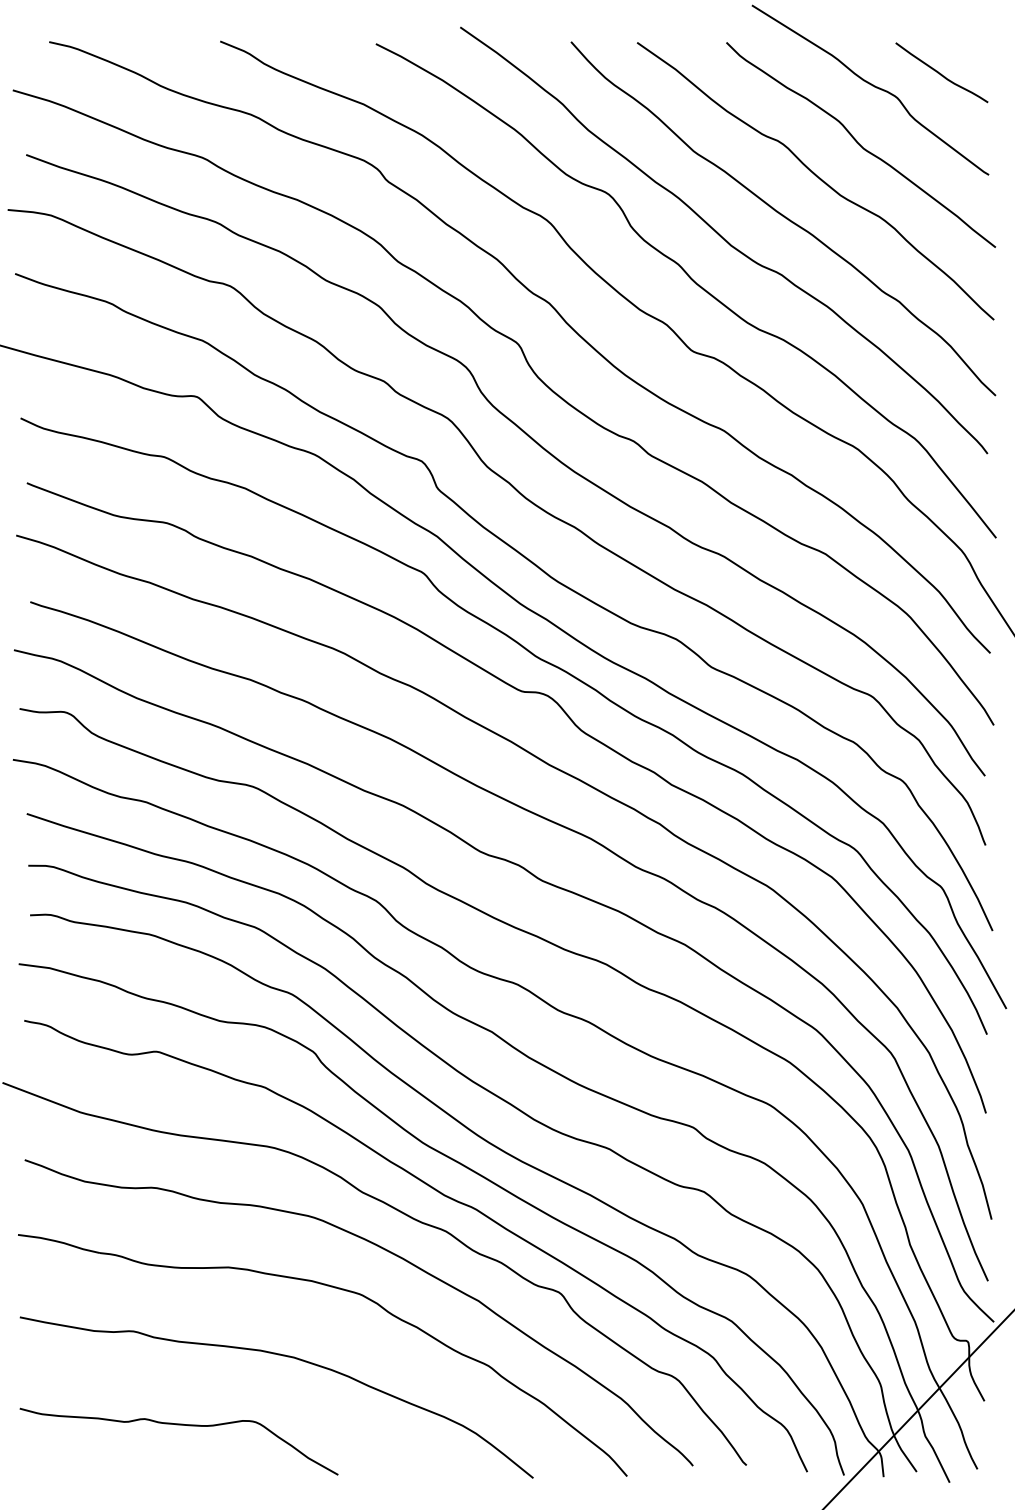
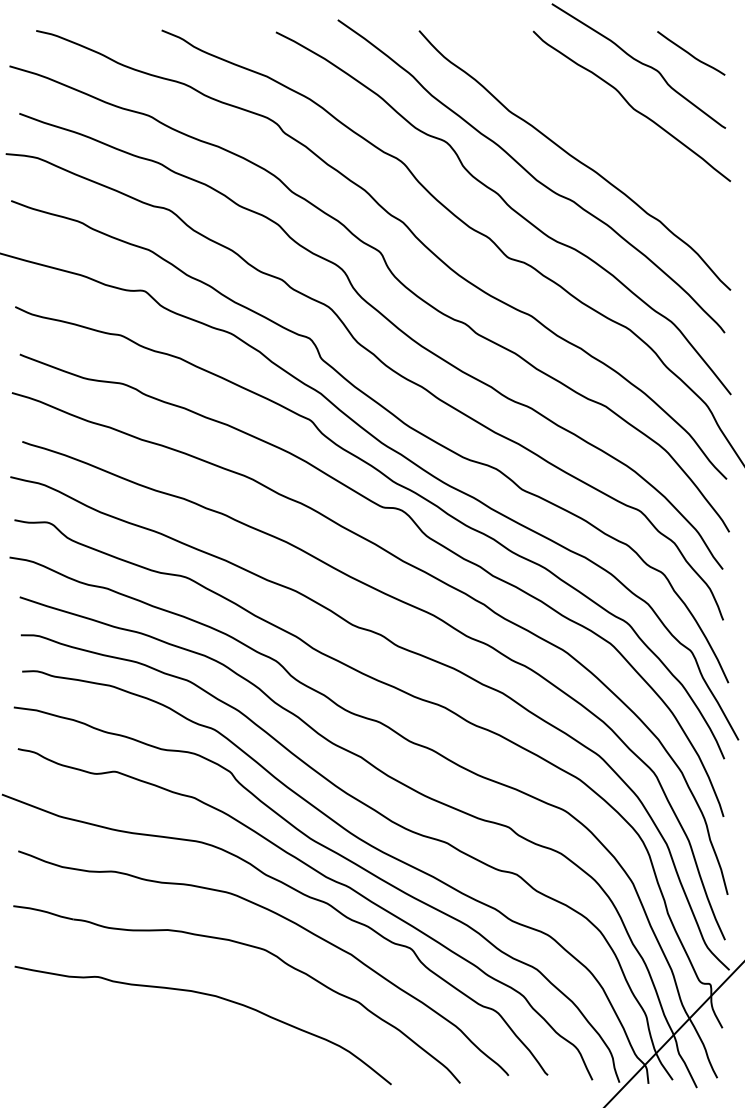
curve: (816, 177) -> (599, 130), removed
curve: (178, 1425) -> (131, 1046), removed

